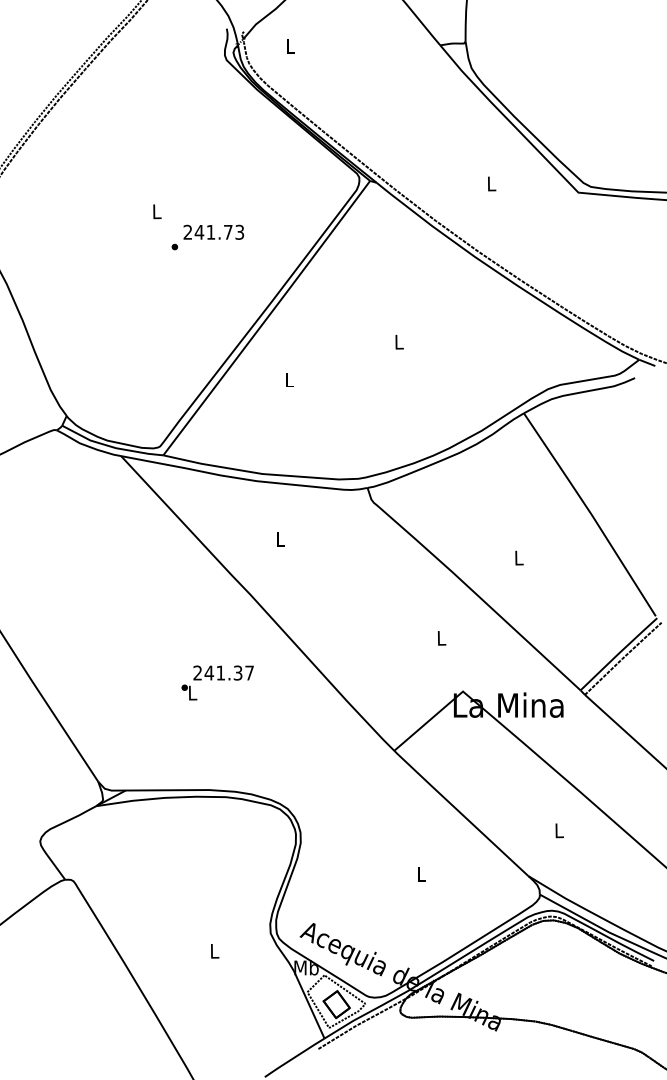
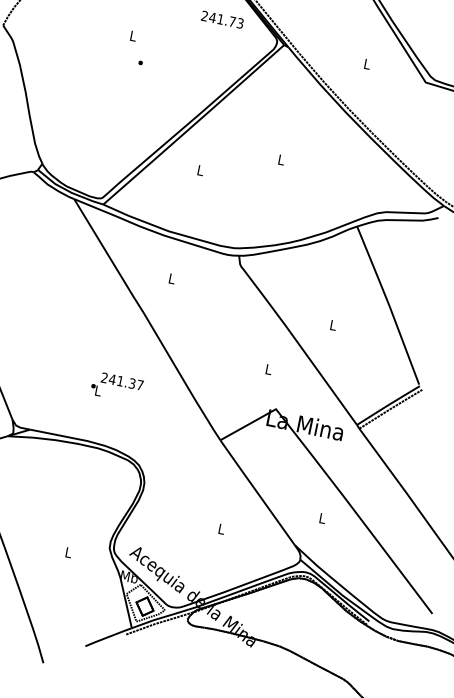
text: (213, 231) -> (222, 19), moved
text: (217, 682) -> (116, 387), moved

